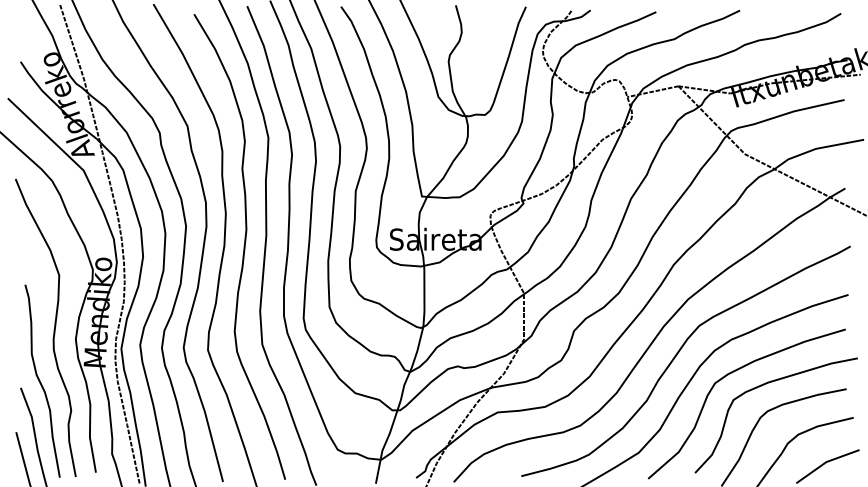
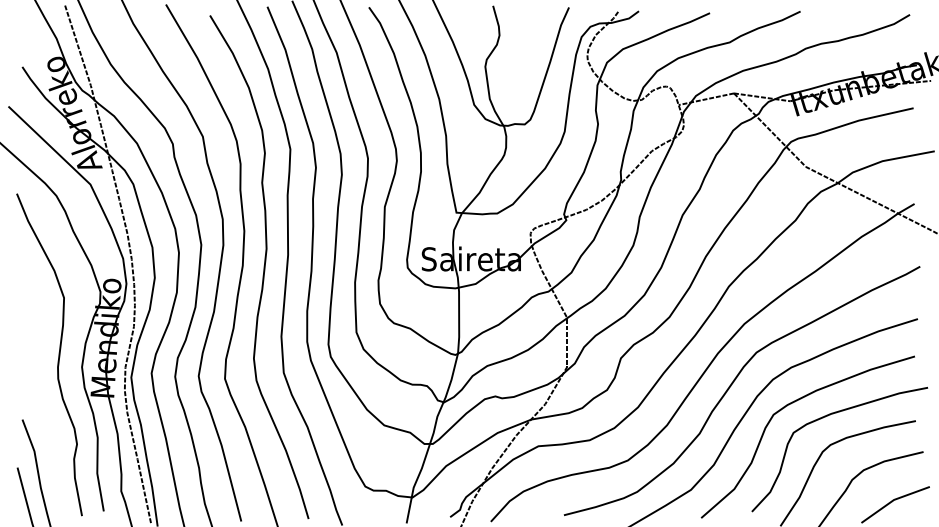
curve: (40, 380) -> (43, 411), removed

